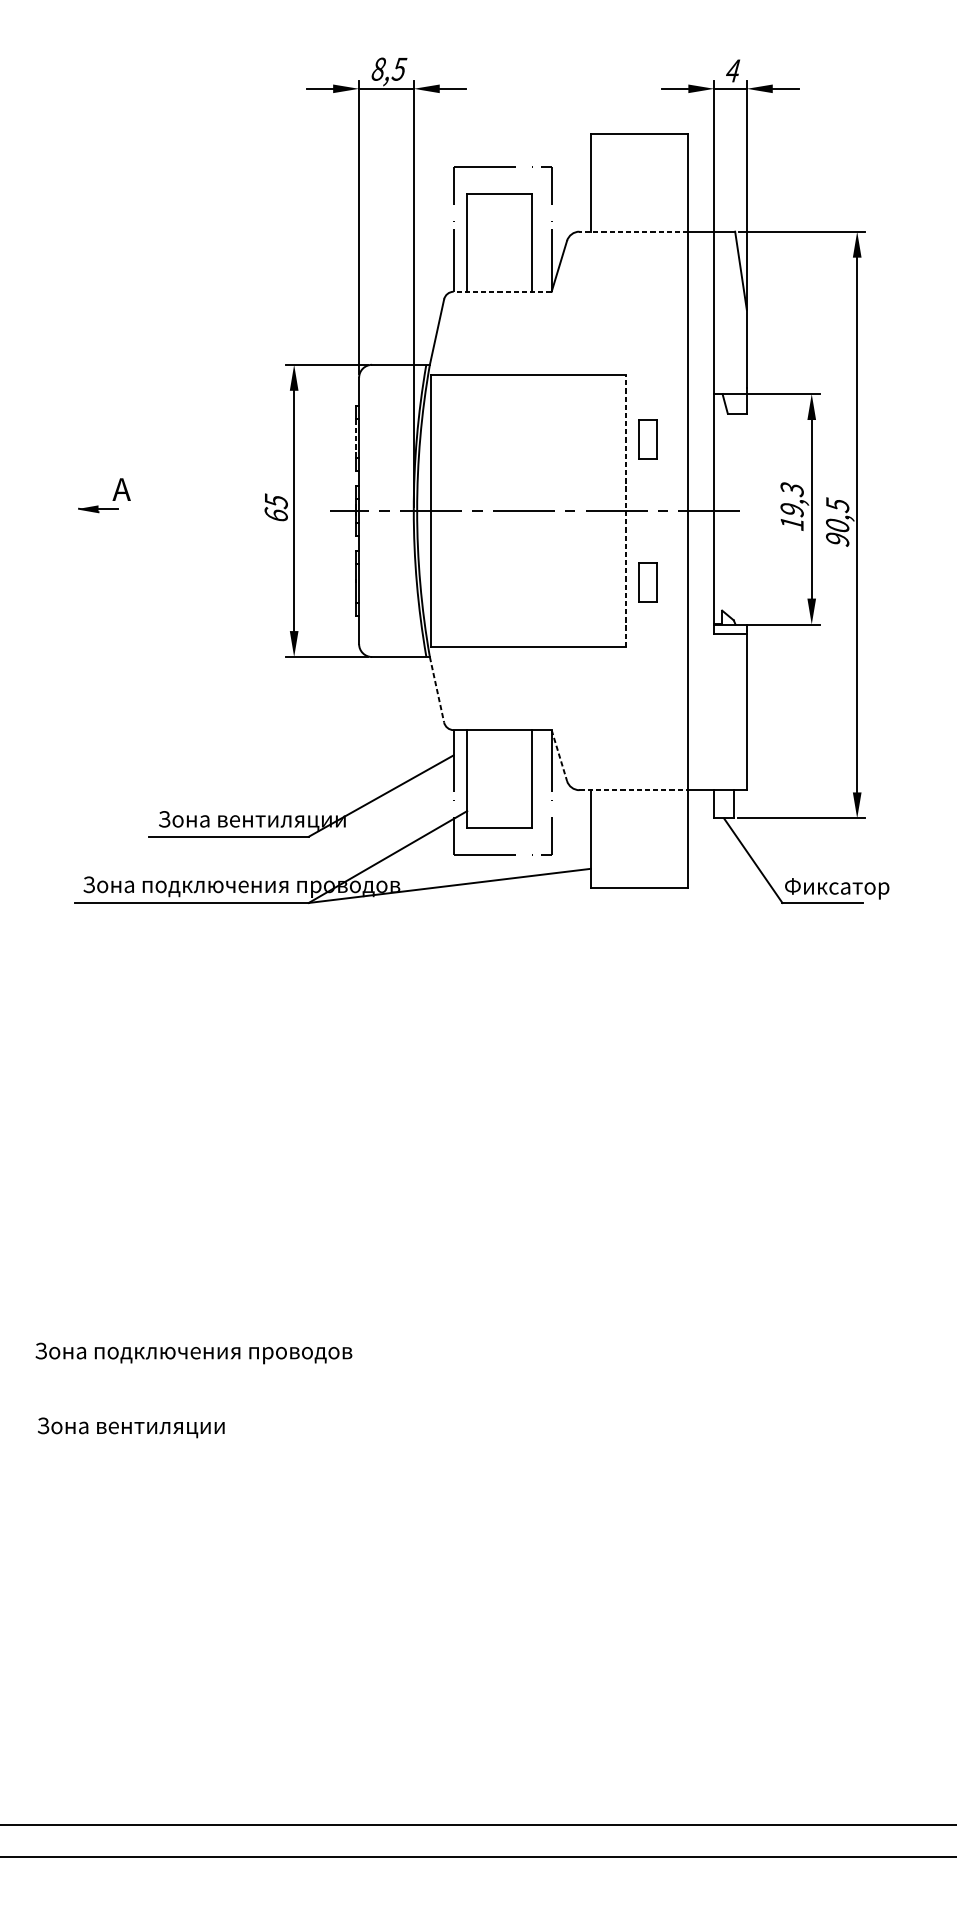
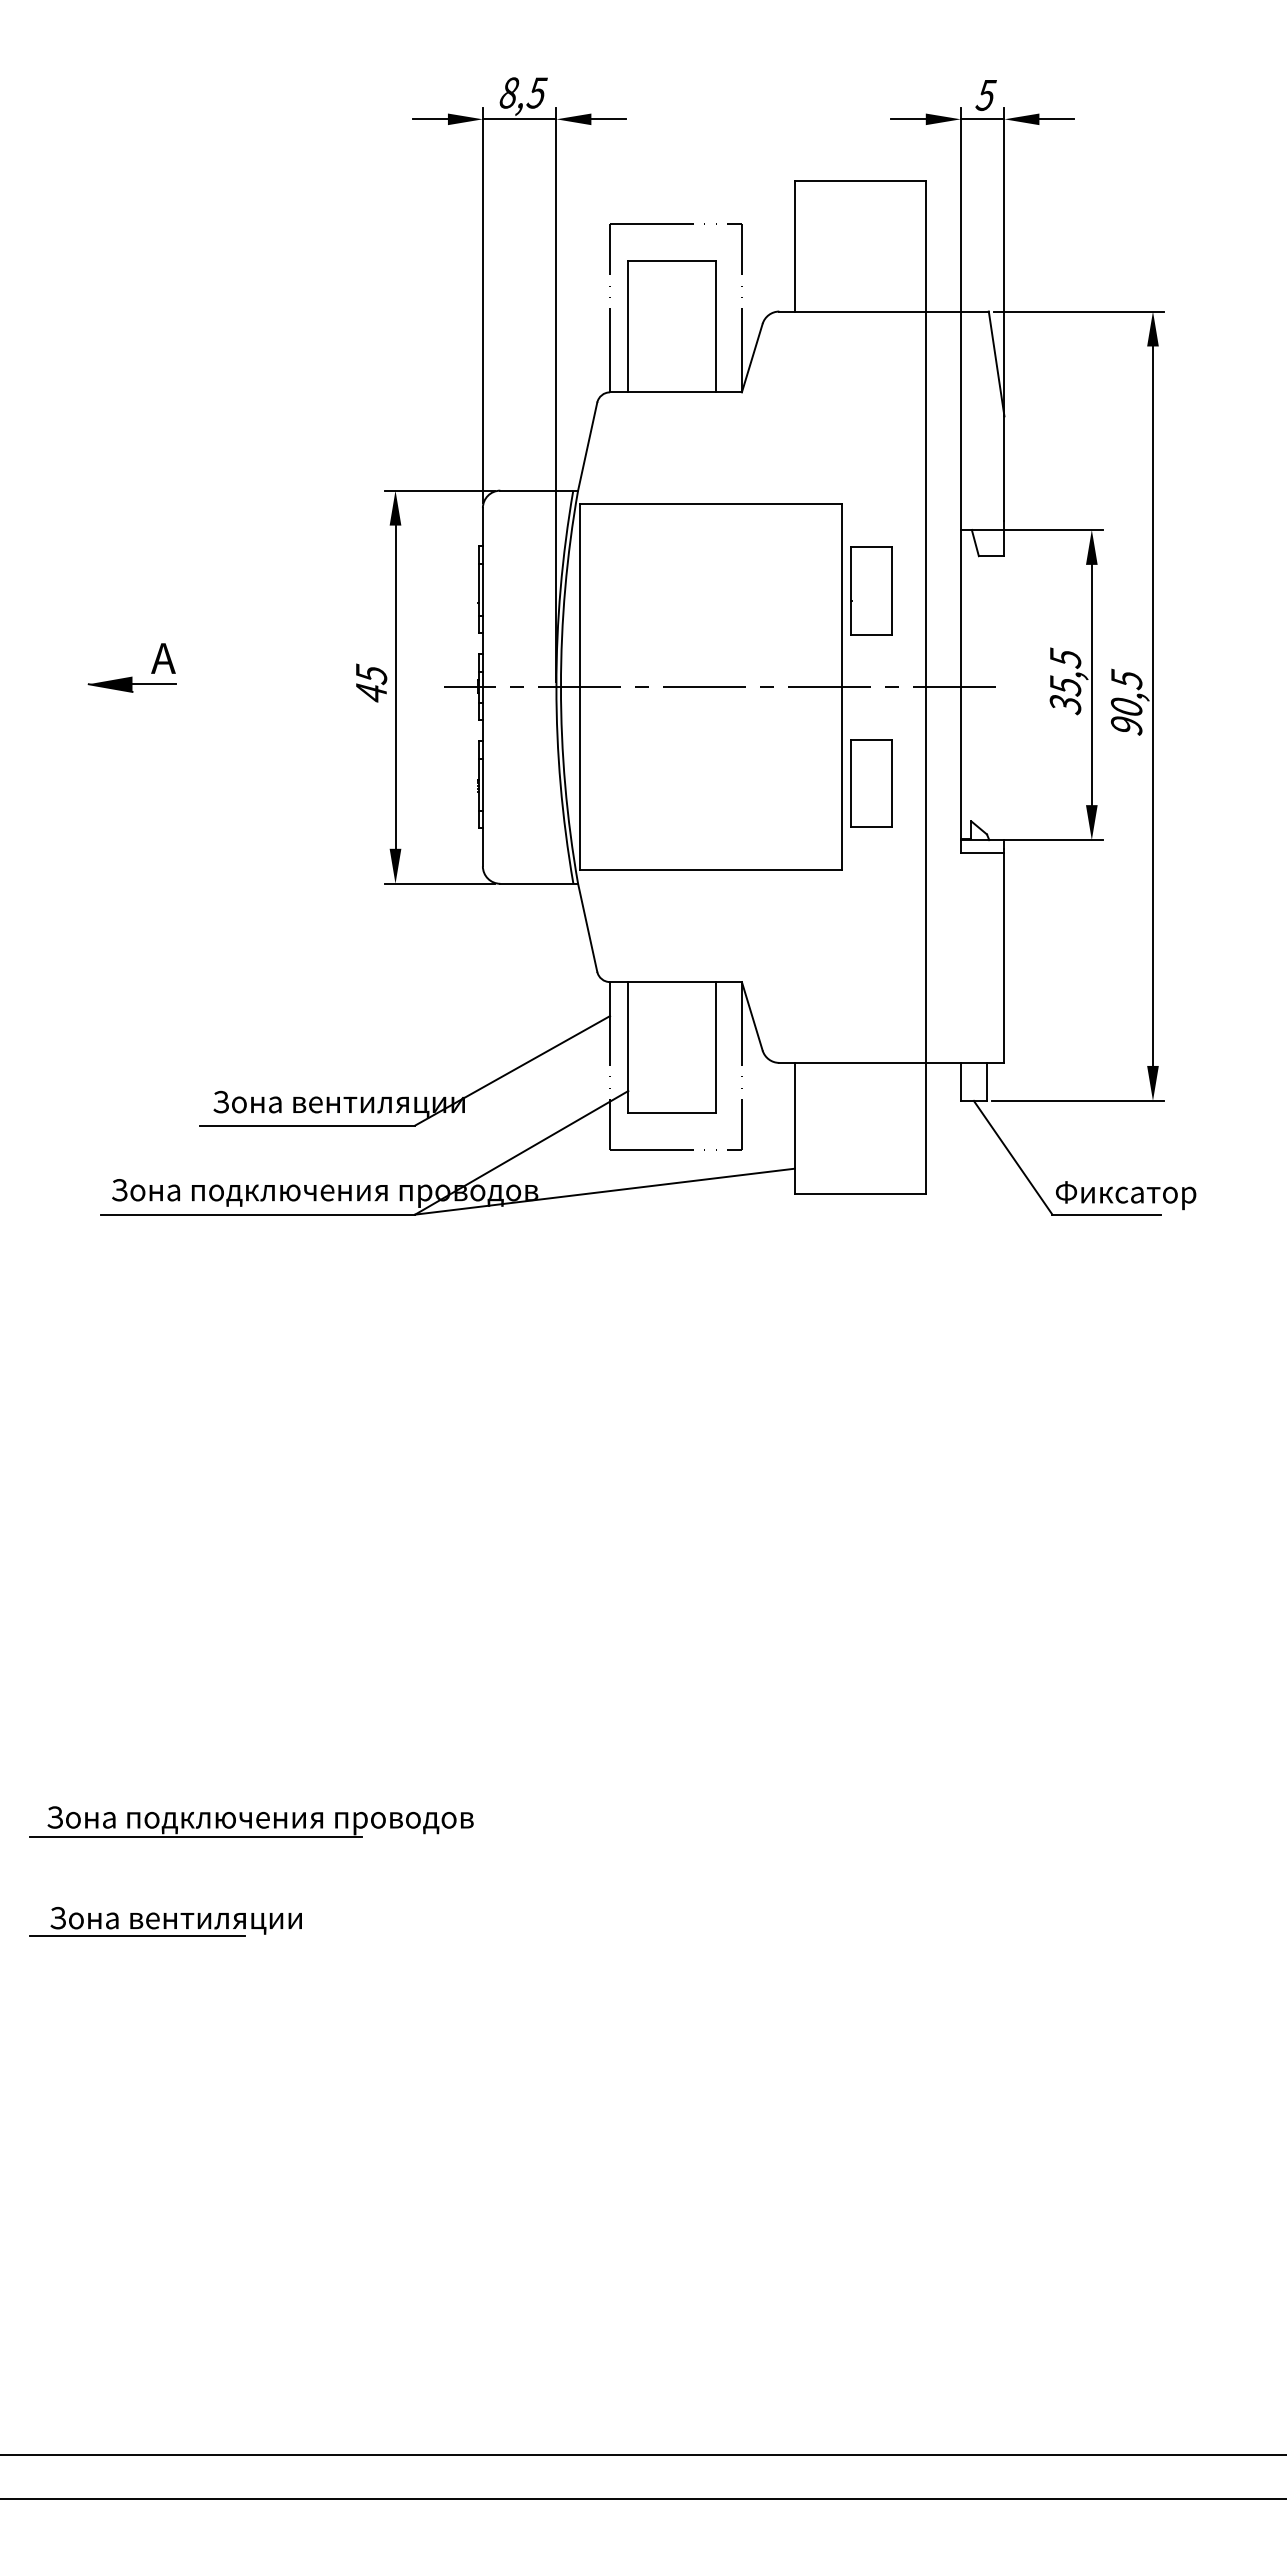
text: (732, 71) -> (985, 95), 4 -> 5
line: (633, 231) -> (852, 311), dashed -> solid
line: (502, 291) -> (675, 392), dashed -> solid
line: (355, 438) -> (478, 589), dashed -> solid
part: (647, 439) -> (871, 590), size x1.67
text: (792, 506) -> (1065, 681), 19,3 -> 35,5
part: (97, 508) -> (131, 684), size x1.67
line: (626, 510) -> (842, 686), dashed -> solid
text: (276, 514) -> (371, 691), 65 -> 45
part: (647, 582) -> (871, 783), size x1.67
line: (436, 690) -> (587, 928), dashed -> solid
line: (559, 755) -> (752, 1016), dashed -> solid
line: (634, 789) -> (853, 1062), dashed -> solid
line: (145, 1365) -> (195, 1836), added
line: (102, 1438) -> (137, 1935), added

